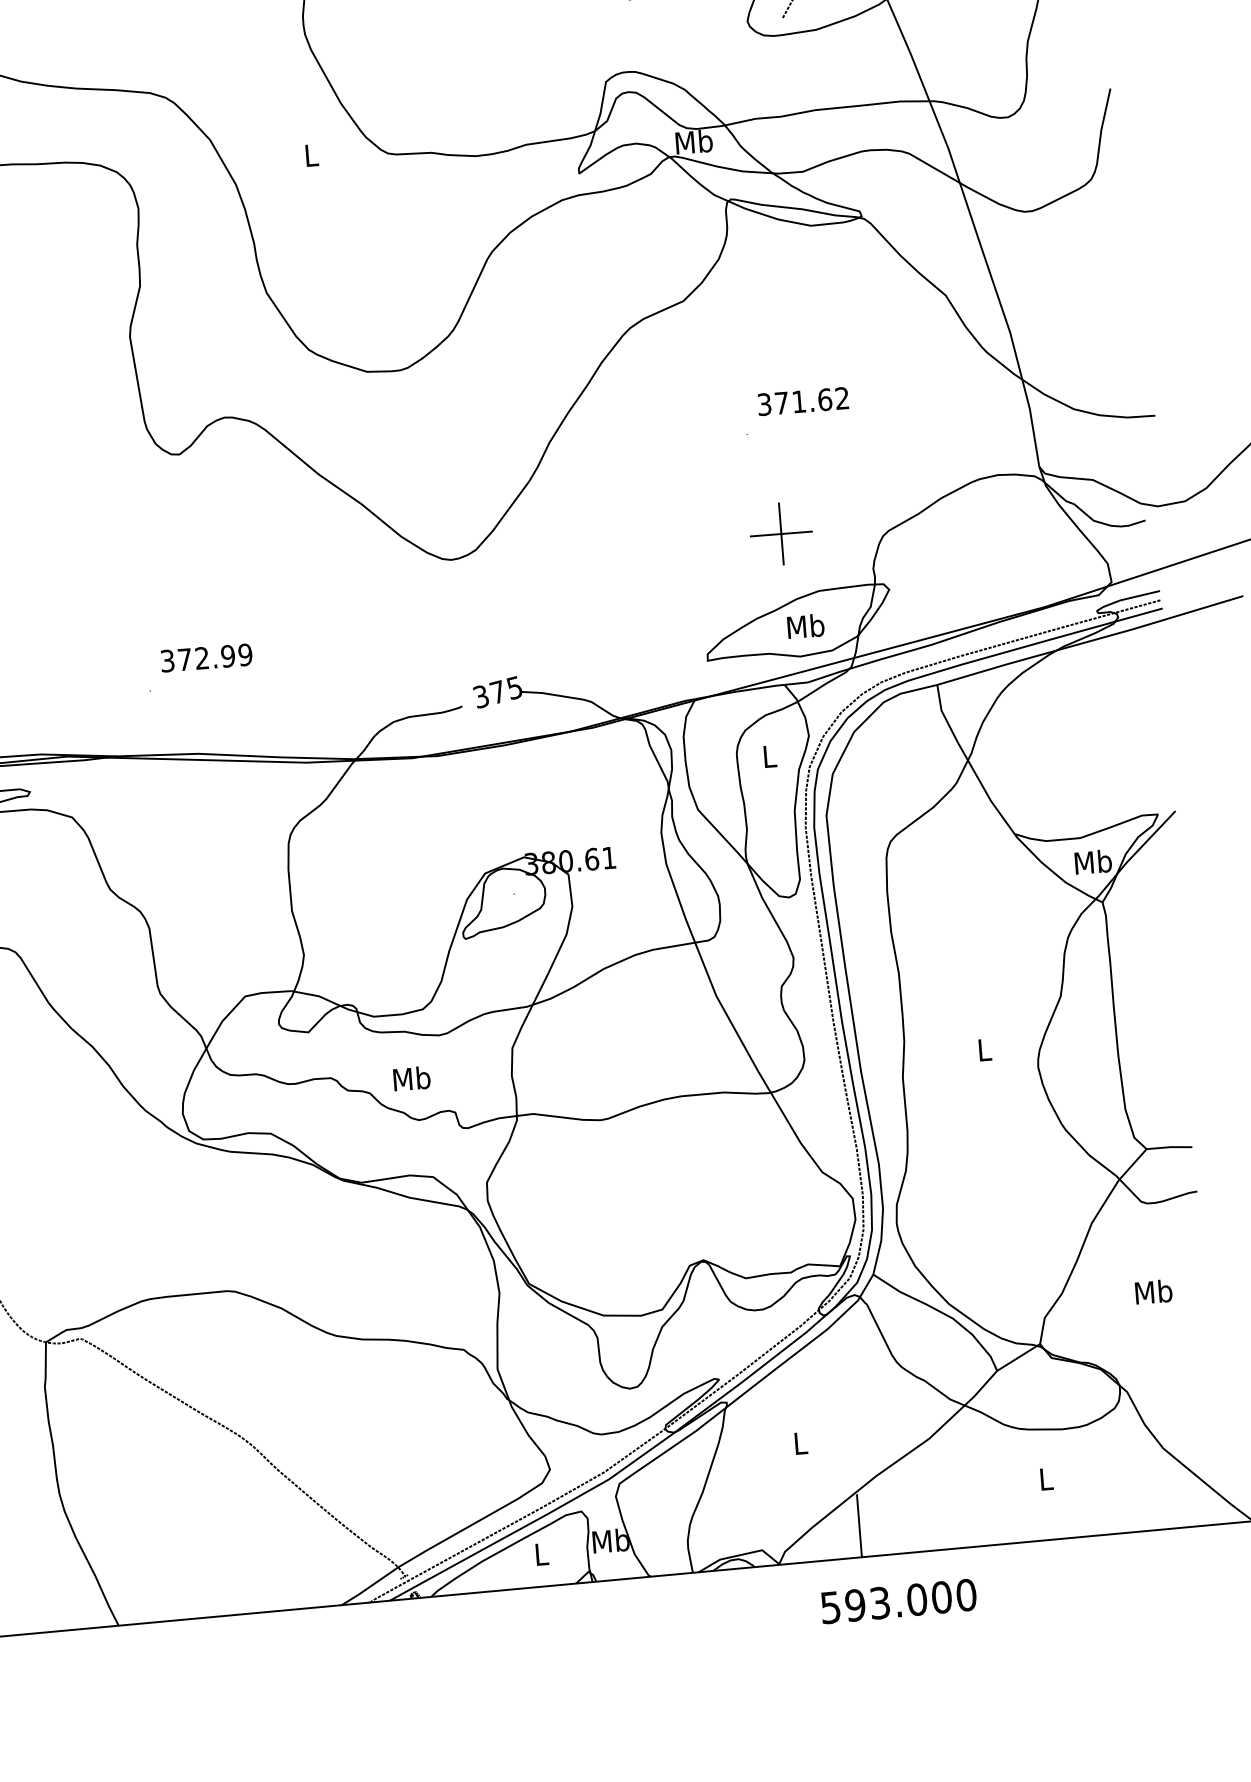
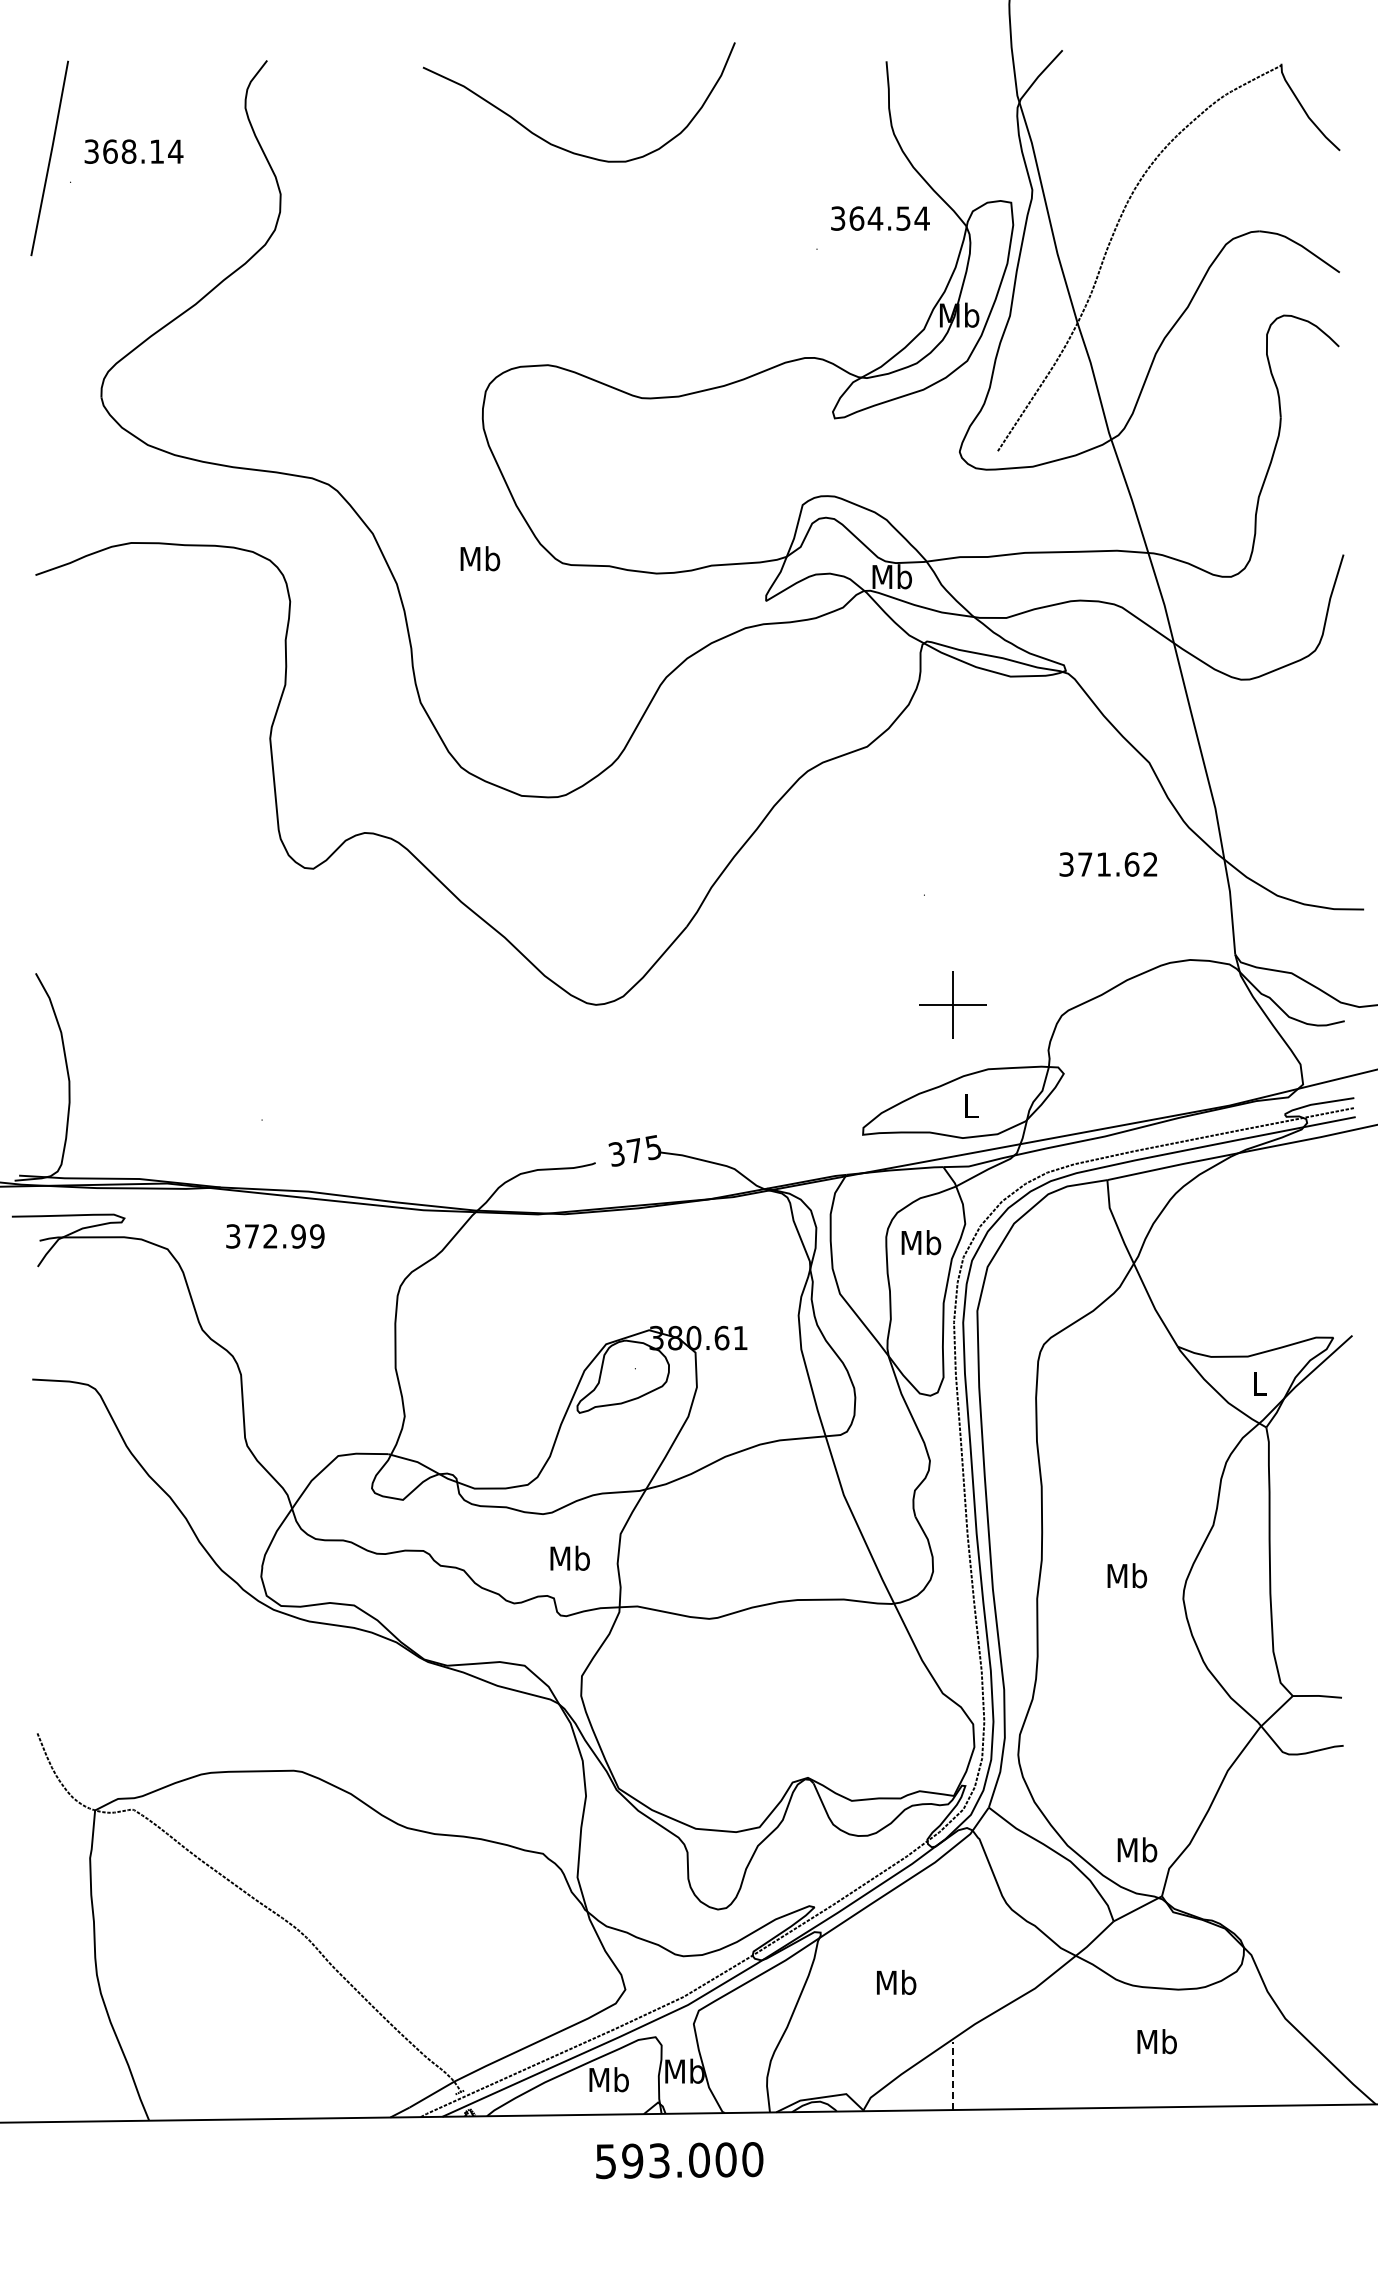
text: (311, 155) -> (480, 558), L -> Mb
text: (803, 401) -> (1108, 864), moved
text: (805, 625) -> (970, 1105), Mb -> L
text: (206, 658) -> (275, 1236), moved
text: (769, 756) -> (921, 1242), L -> Mb
text: (1092, 861) -> (1259, 1382), Mb -> L
text: (984, 1049) -> (1127, 1575), L -> Mb
text: (411, 1077) -> (569, 1557), moved
text: (1153, 1291) -> (1137, 1849), moved
text: (800, 1443) -> (896, 1982), L -> Mb
text: (1045, 1478) -> (1156, 2041), L -> Mb
line: (859, 1526) -> (952, 2076), solid -> dashed
text: (540, 1554) -> (608, 2079), L -> Mb
text: (898, 1601) -> (679, 2160), moved

